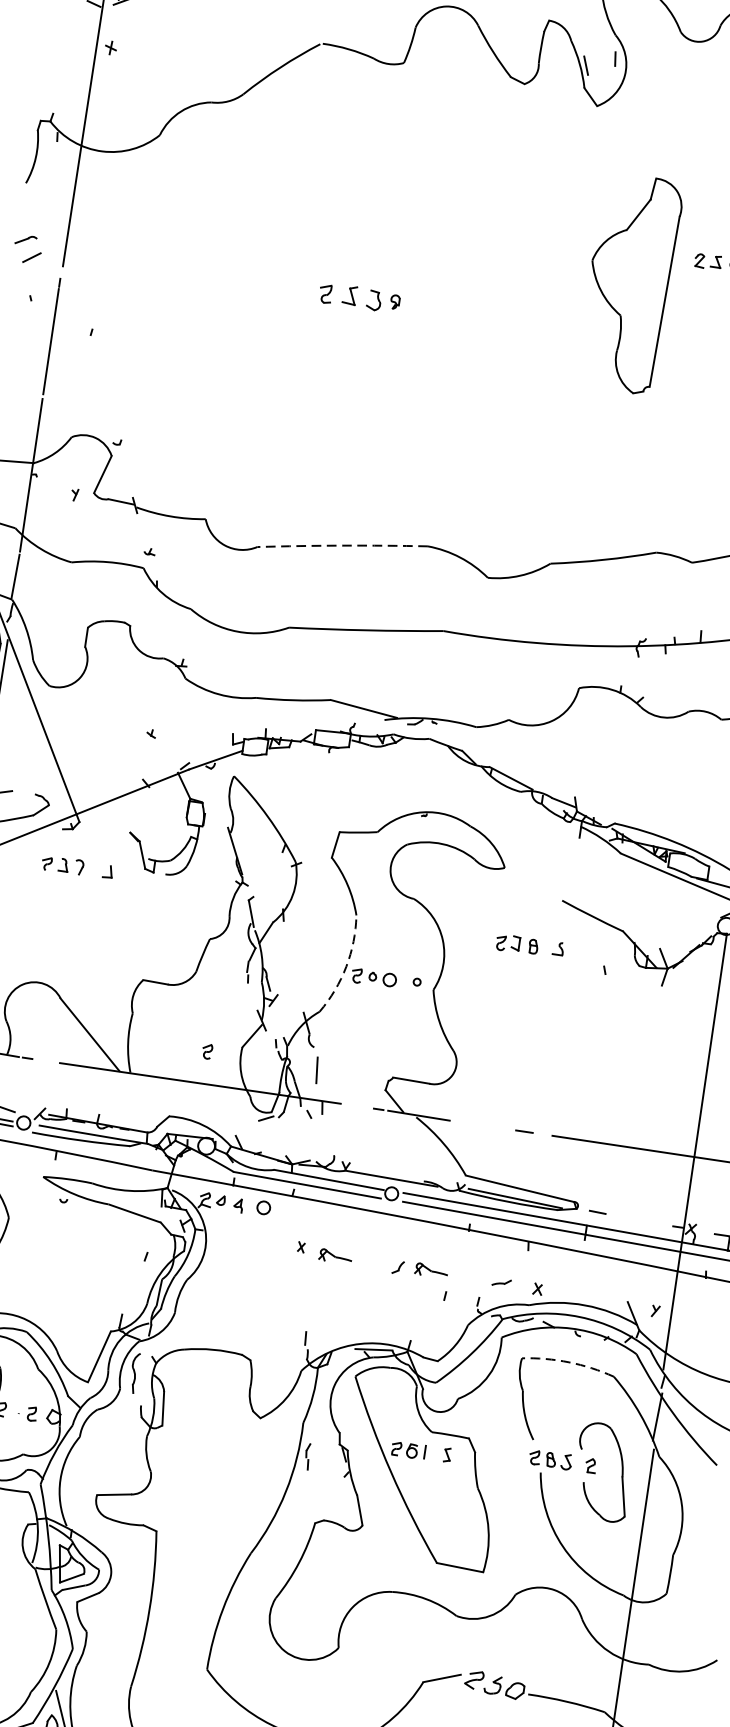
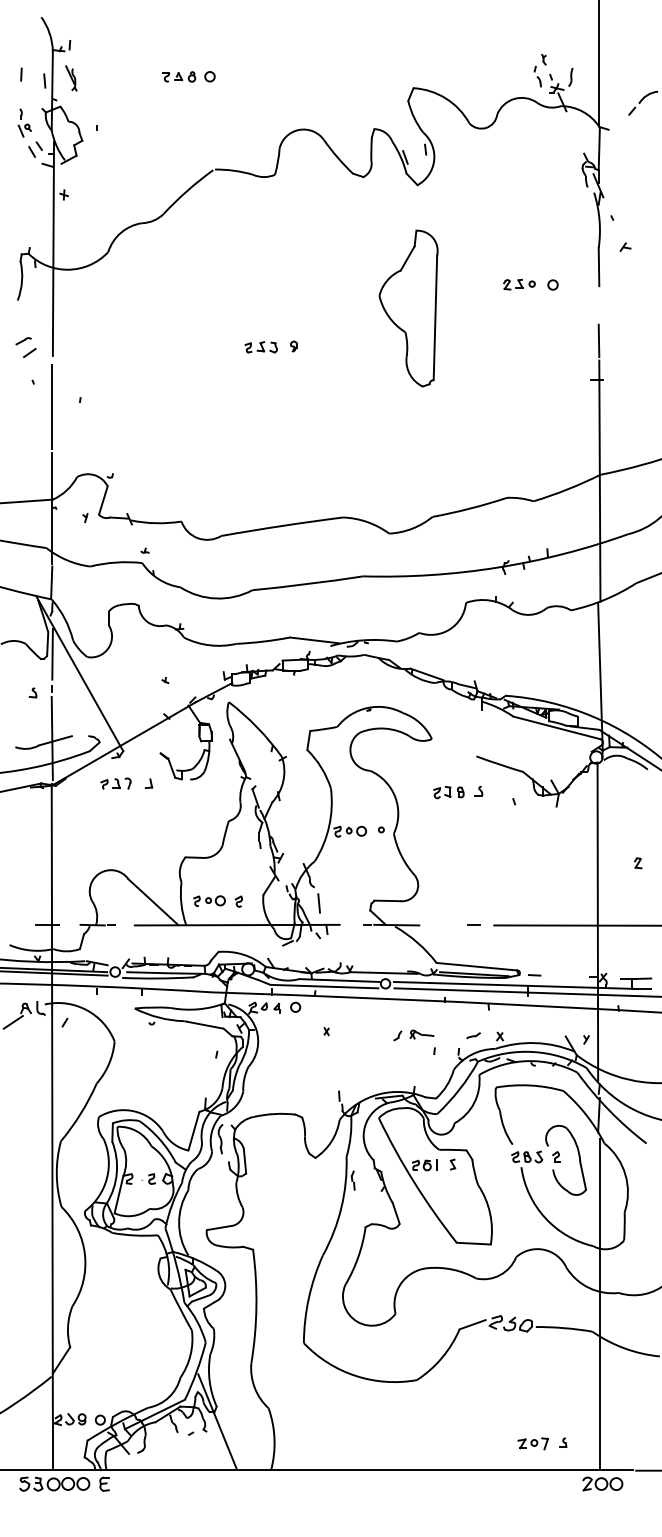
part: (629, 283) -> (408, 308), moved
part: (349, 296) -> (260, 347), size x0.71
arc: (343, 545) -> (282, 525), dashed -> solid
arc: (346, 966) -> (329, 826), dashed -> solid
part: (167, 1044) -> (209, 900), added
part: (334, 1256) -> (351, 1034), removed
arc: (568, 1362) -> (529, 1085), dashed -> solid

